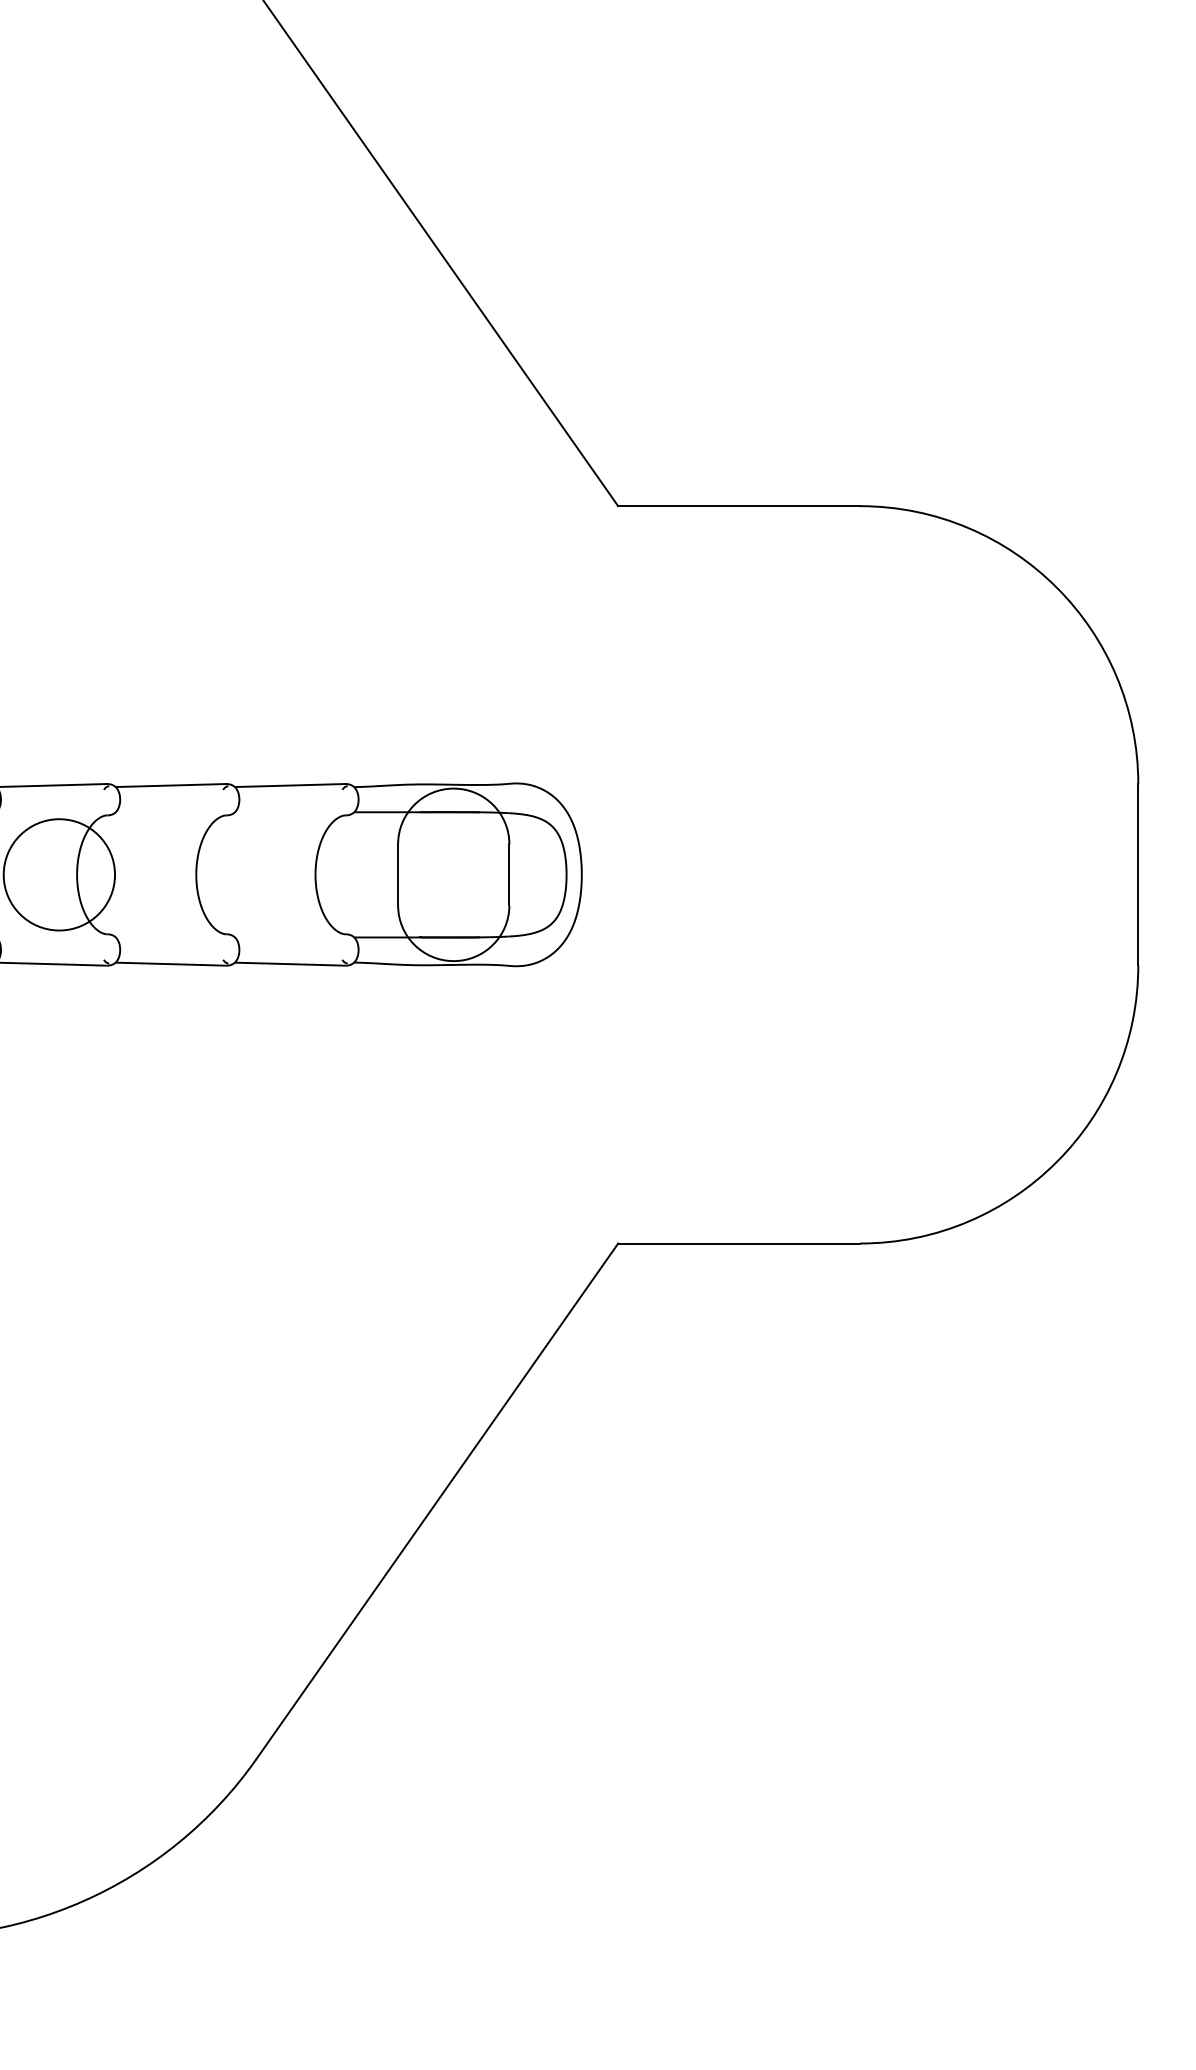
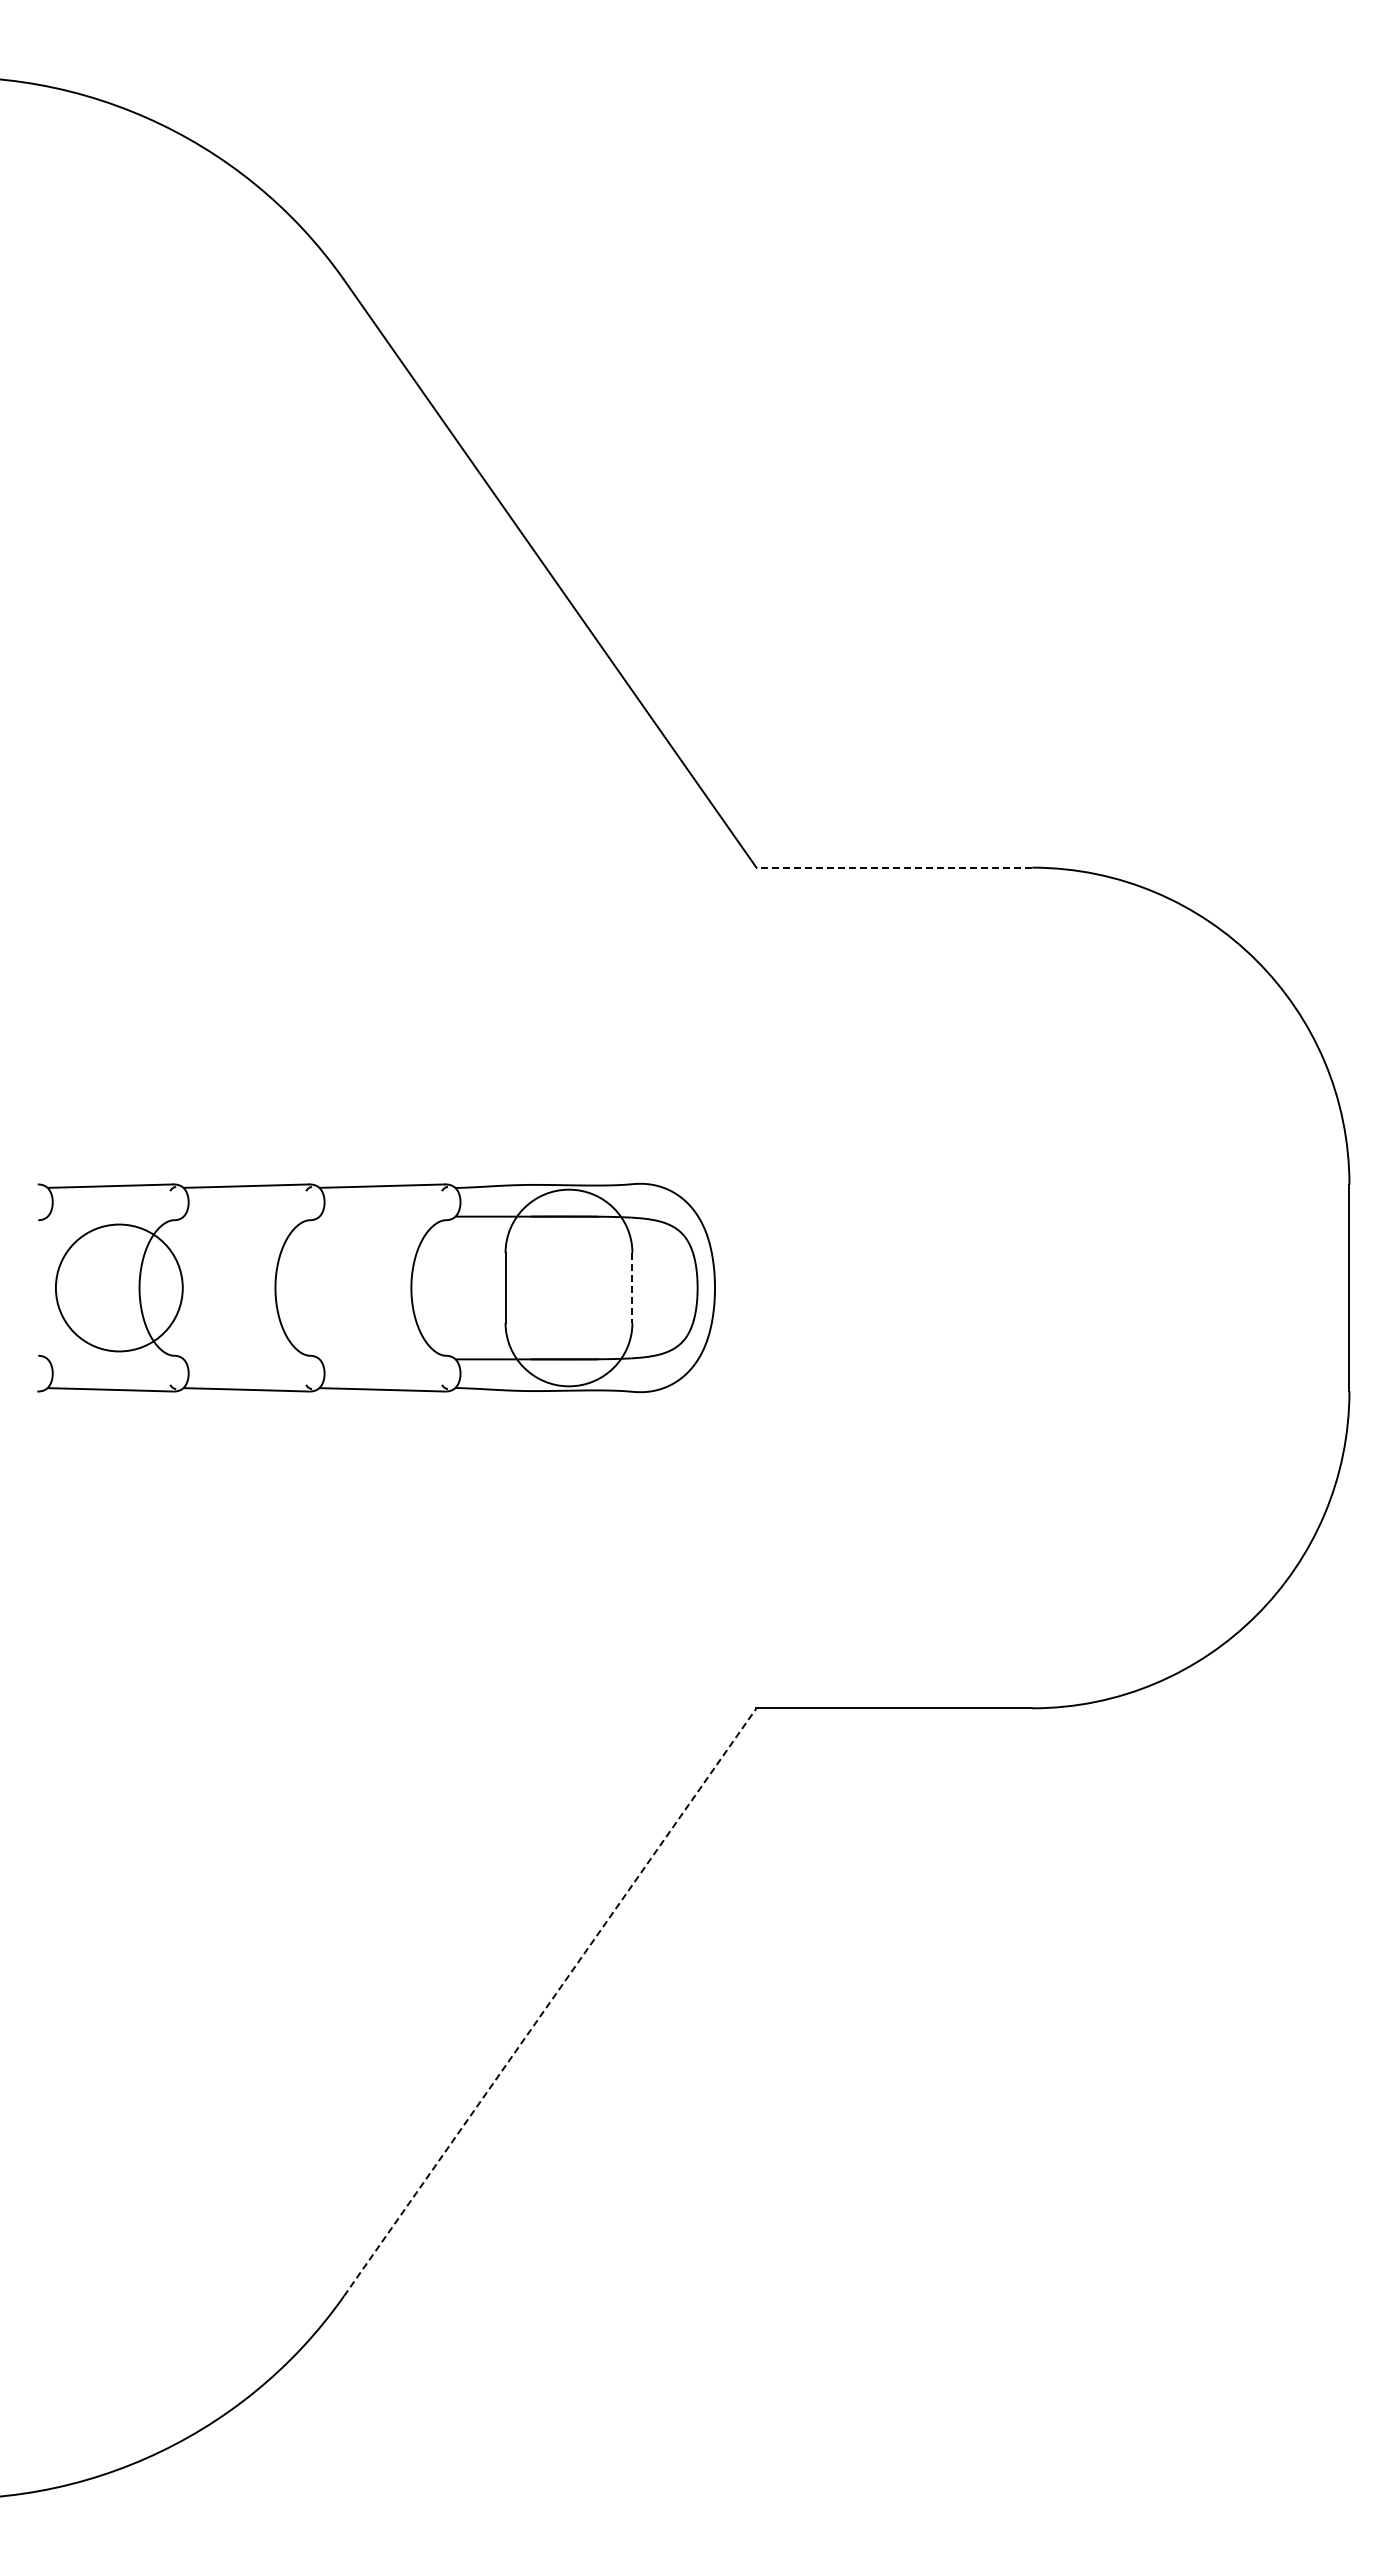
line: (739, 506) -> (894, 867), solid -> dashed
line: (509, 875) -> (632, 1288), solid -> dashed
line: (437, 1500) -> (550, 2001), solid -> dashed

